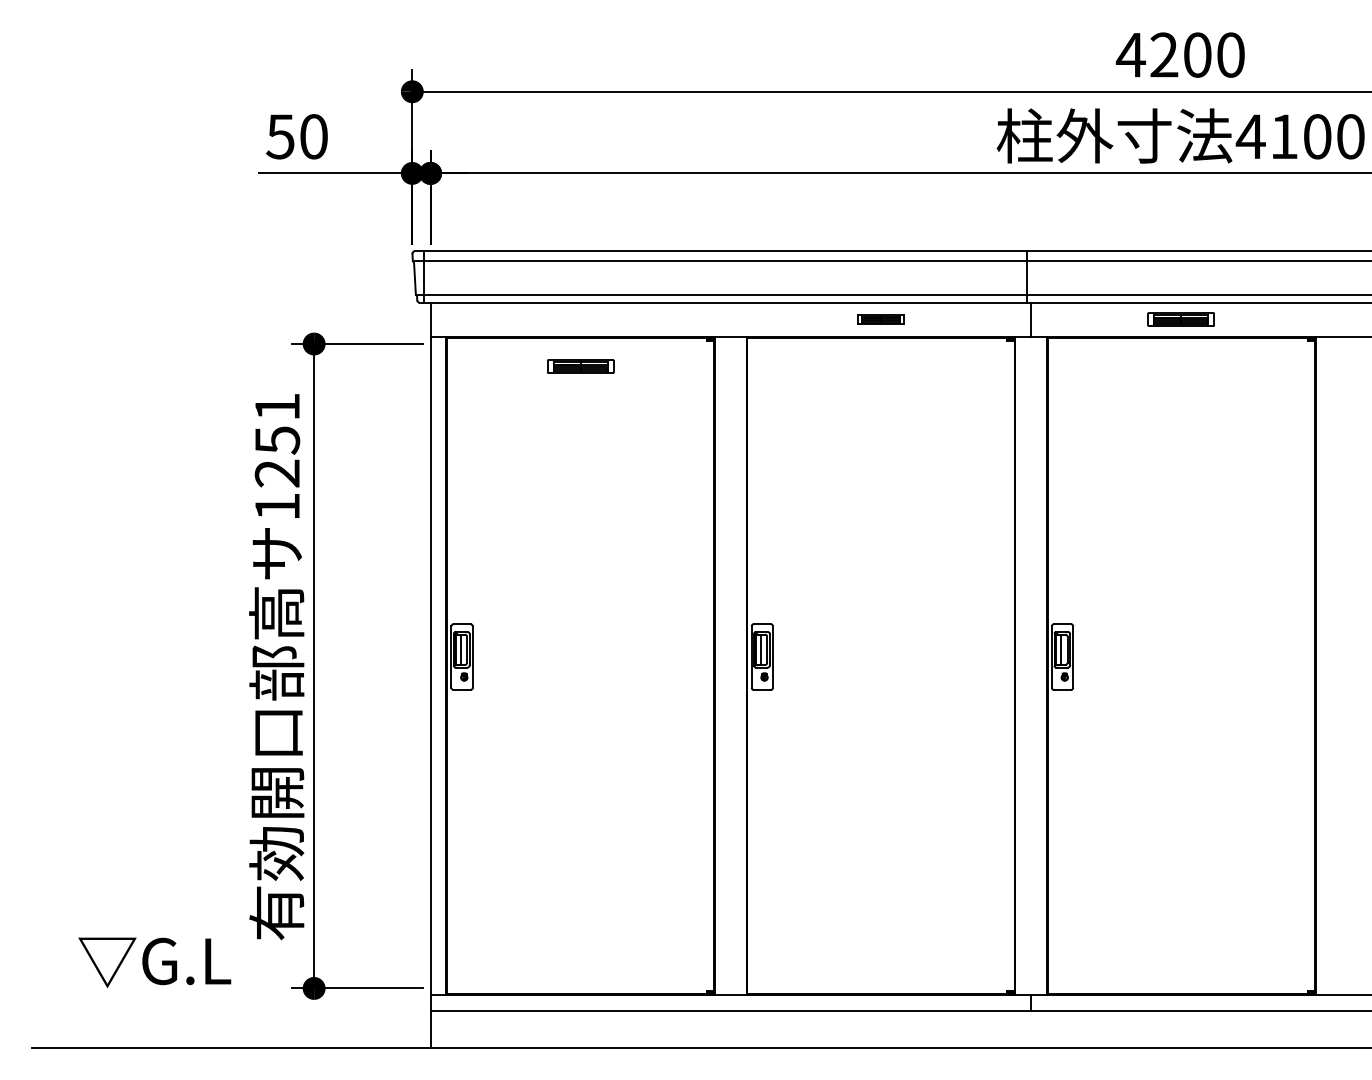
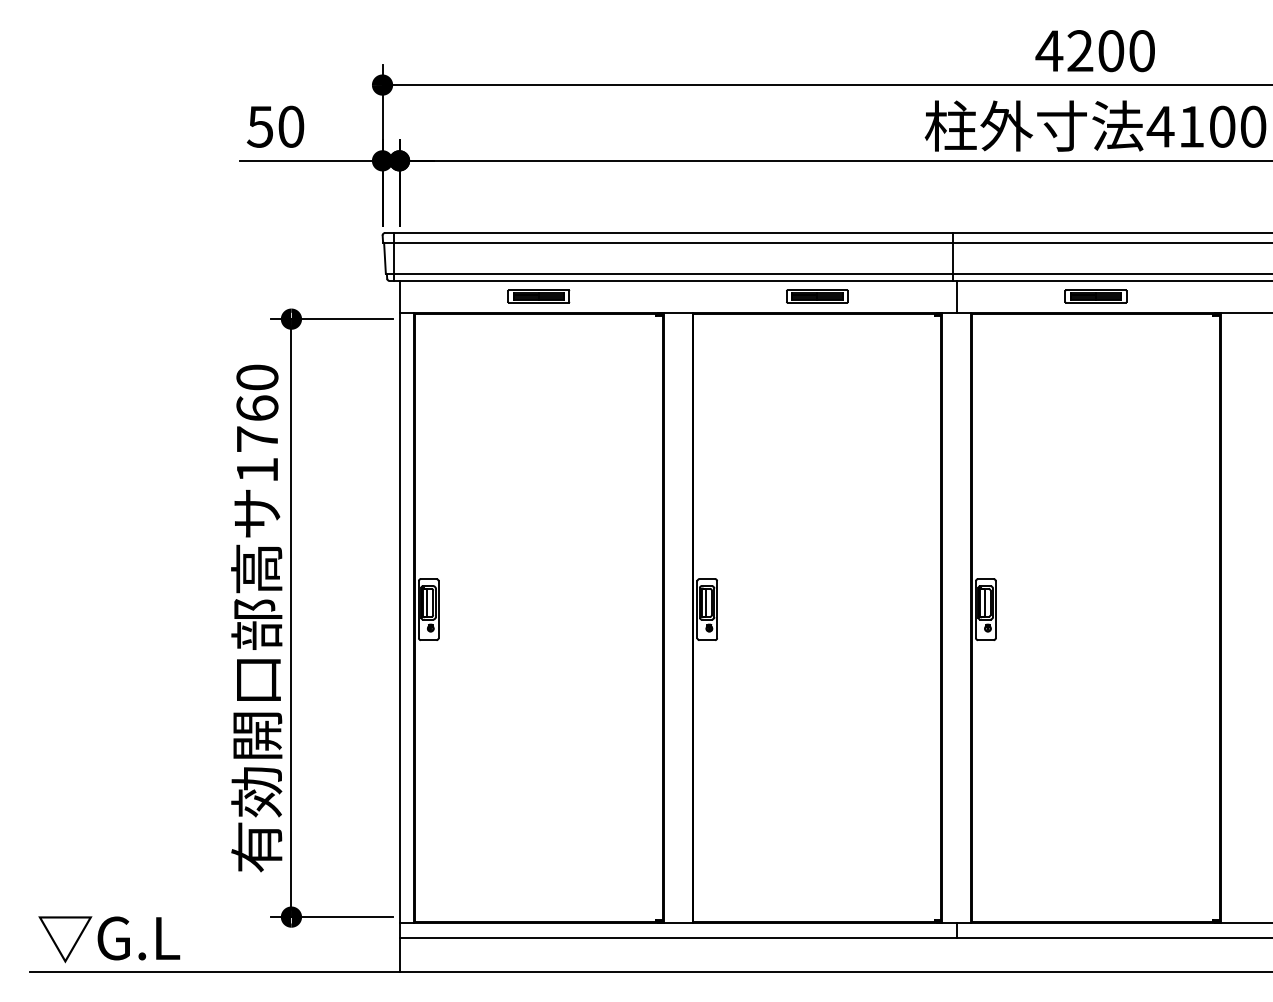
part: (880, 319) -> (816, 296), size x1.43
part: (580, 366) -> (538, 296), moved
text: (277, 440) -> (257, 408), 1251 -> 1760
text: (154, 962) -> (108, 939), moved

